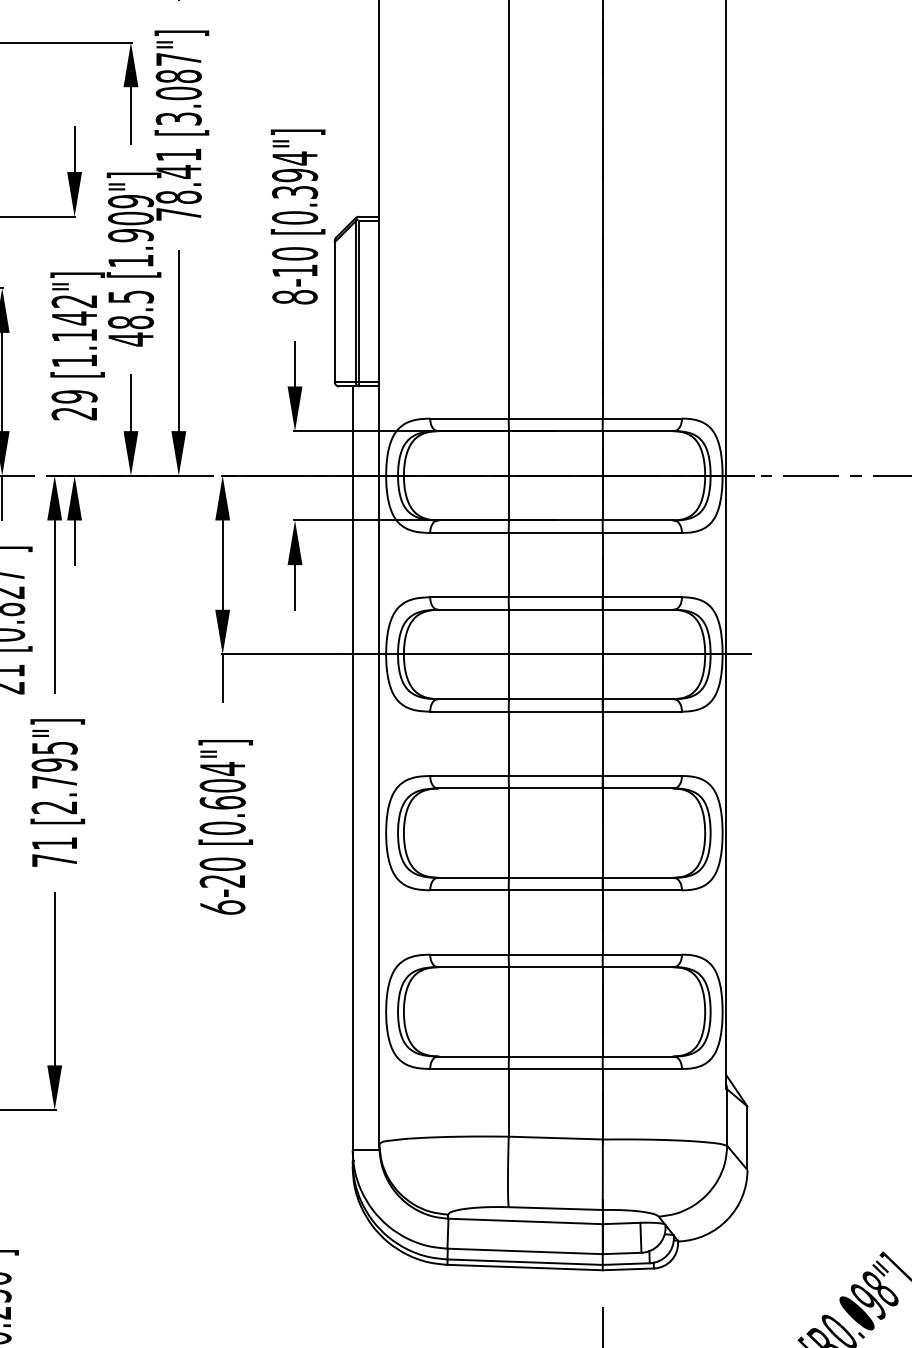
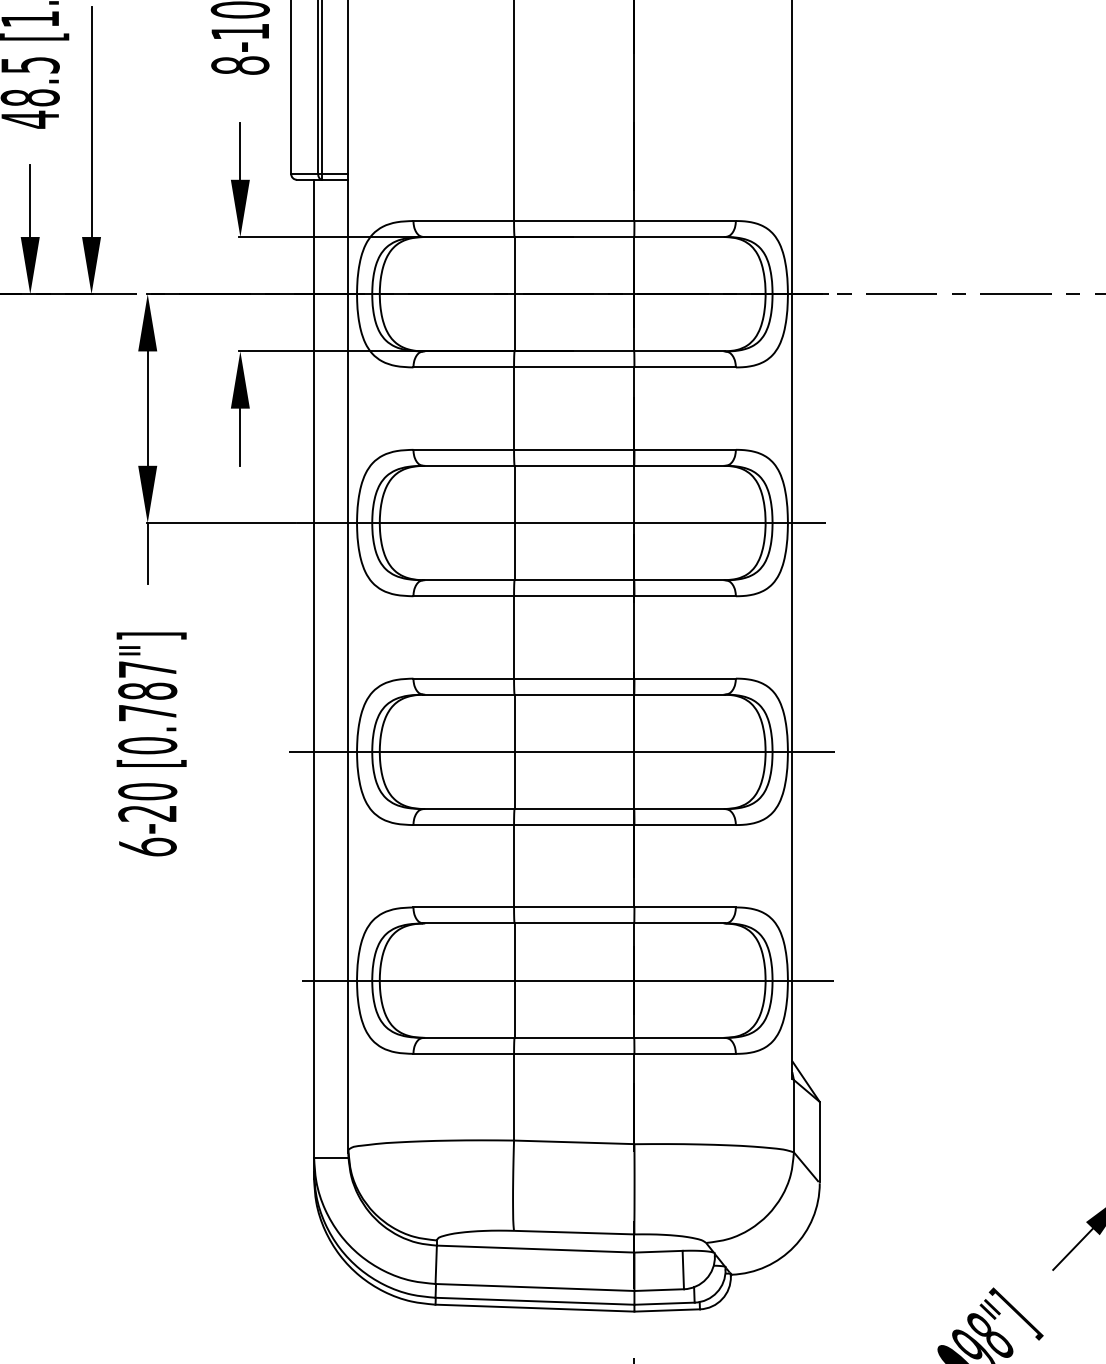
text: (222, 785) -> (147, 690), [0.604"] -> [0.787"]
line: (546, 833) -> (562, 752), added
line: (550, 1011) -> (567, 980), added

